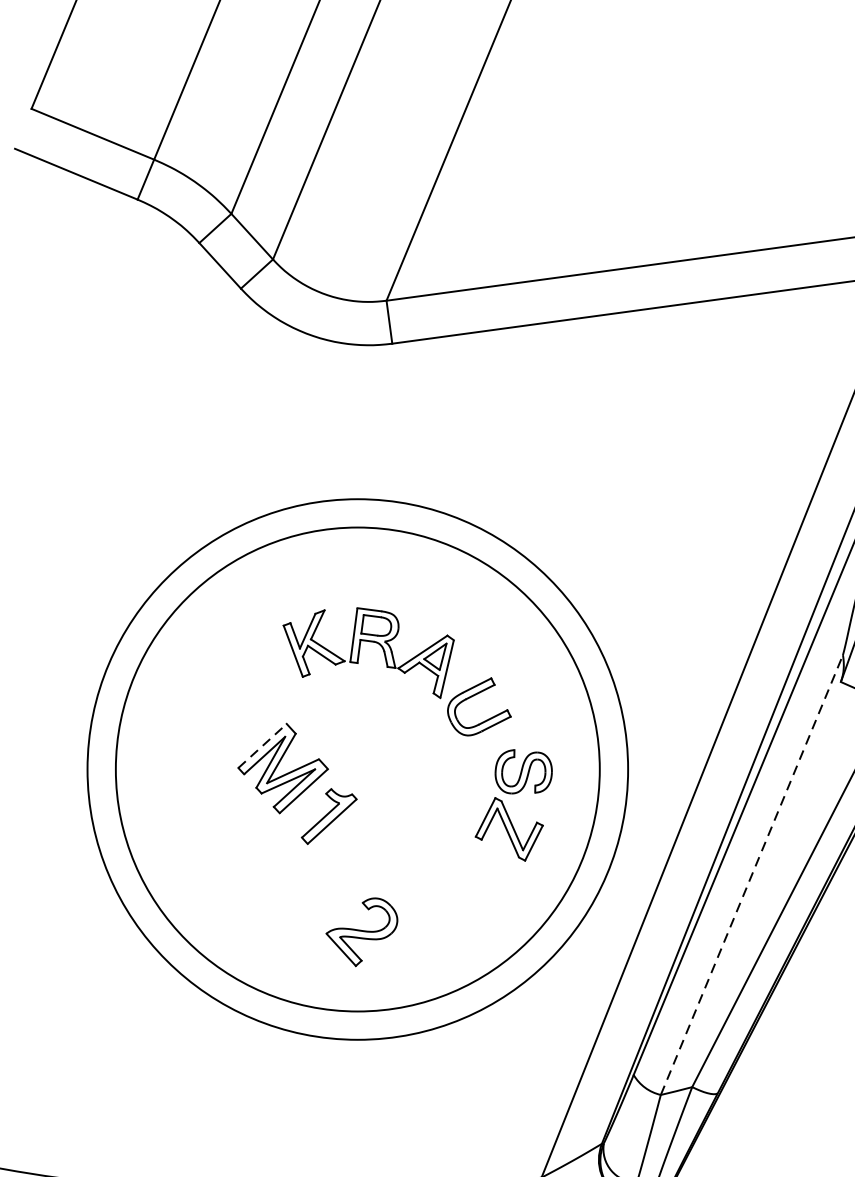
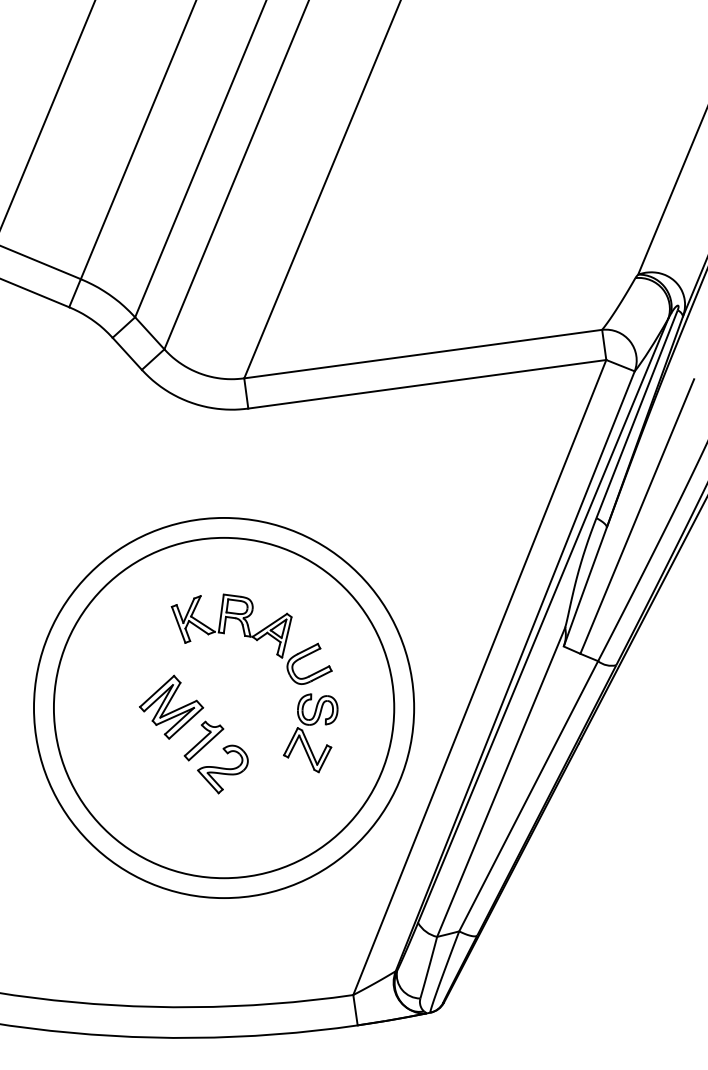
line: (263, 746) -> (157, 691), dashed -> solid
part: (513, 805) -> (310, 733), moved
line: (752, 873) -> (501, 781), dashed -> solid
part: (361, 932) -> (222, 769), moved

